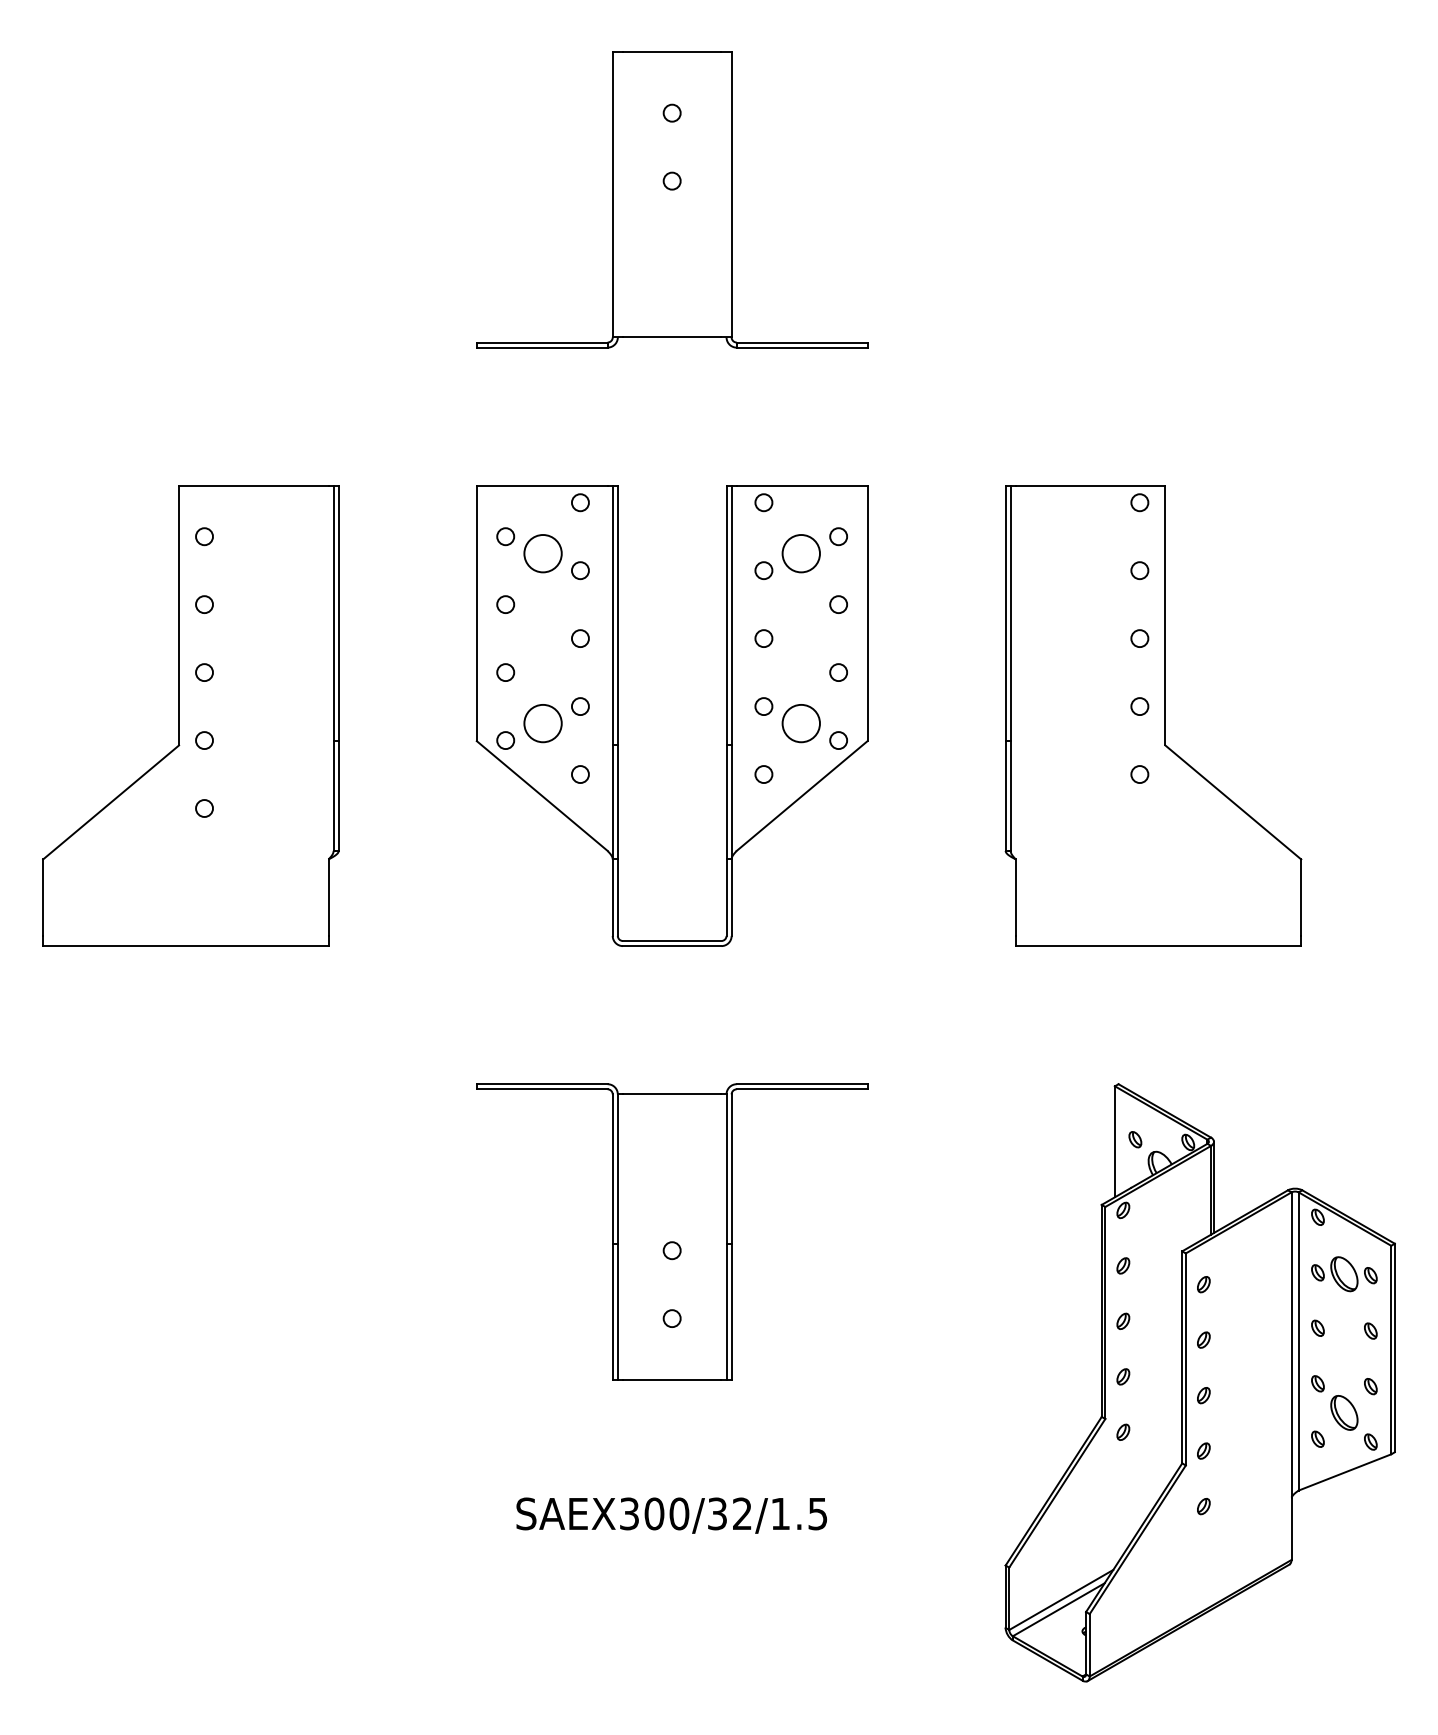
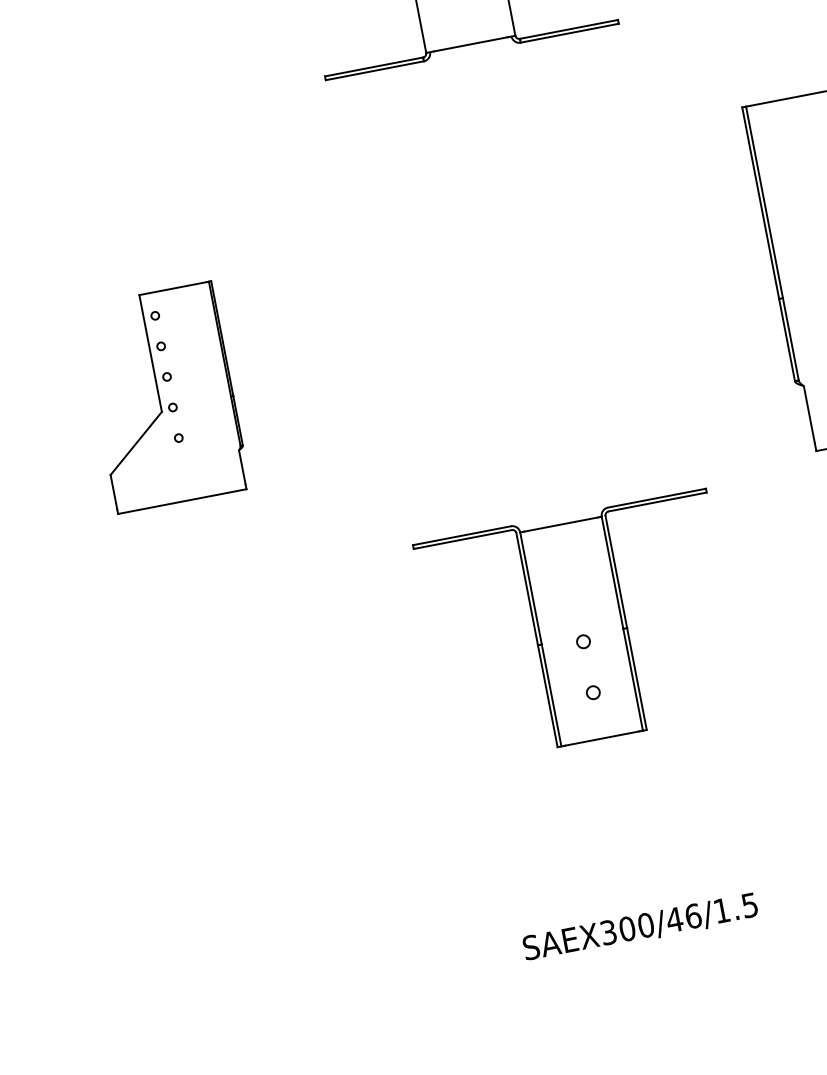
part: (190, 715) -> (164, 397), size x0.6
part: (618, 715) -> (485, 335), removed
part: (672, 1231) -> (580, 627), moved
text: (729, 1513) -> (683, 917), SAEX300/32/1.5 -> SAEX300/46/1.5

